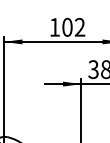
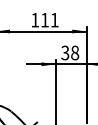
text: (73, 26) -> (49, 19), 102 -> 111

